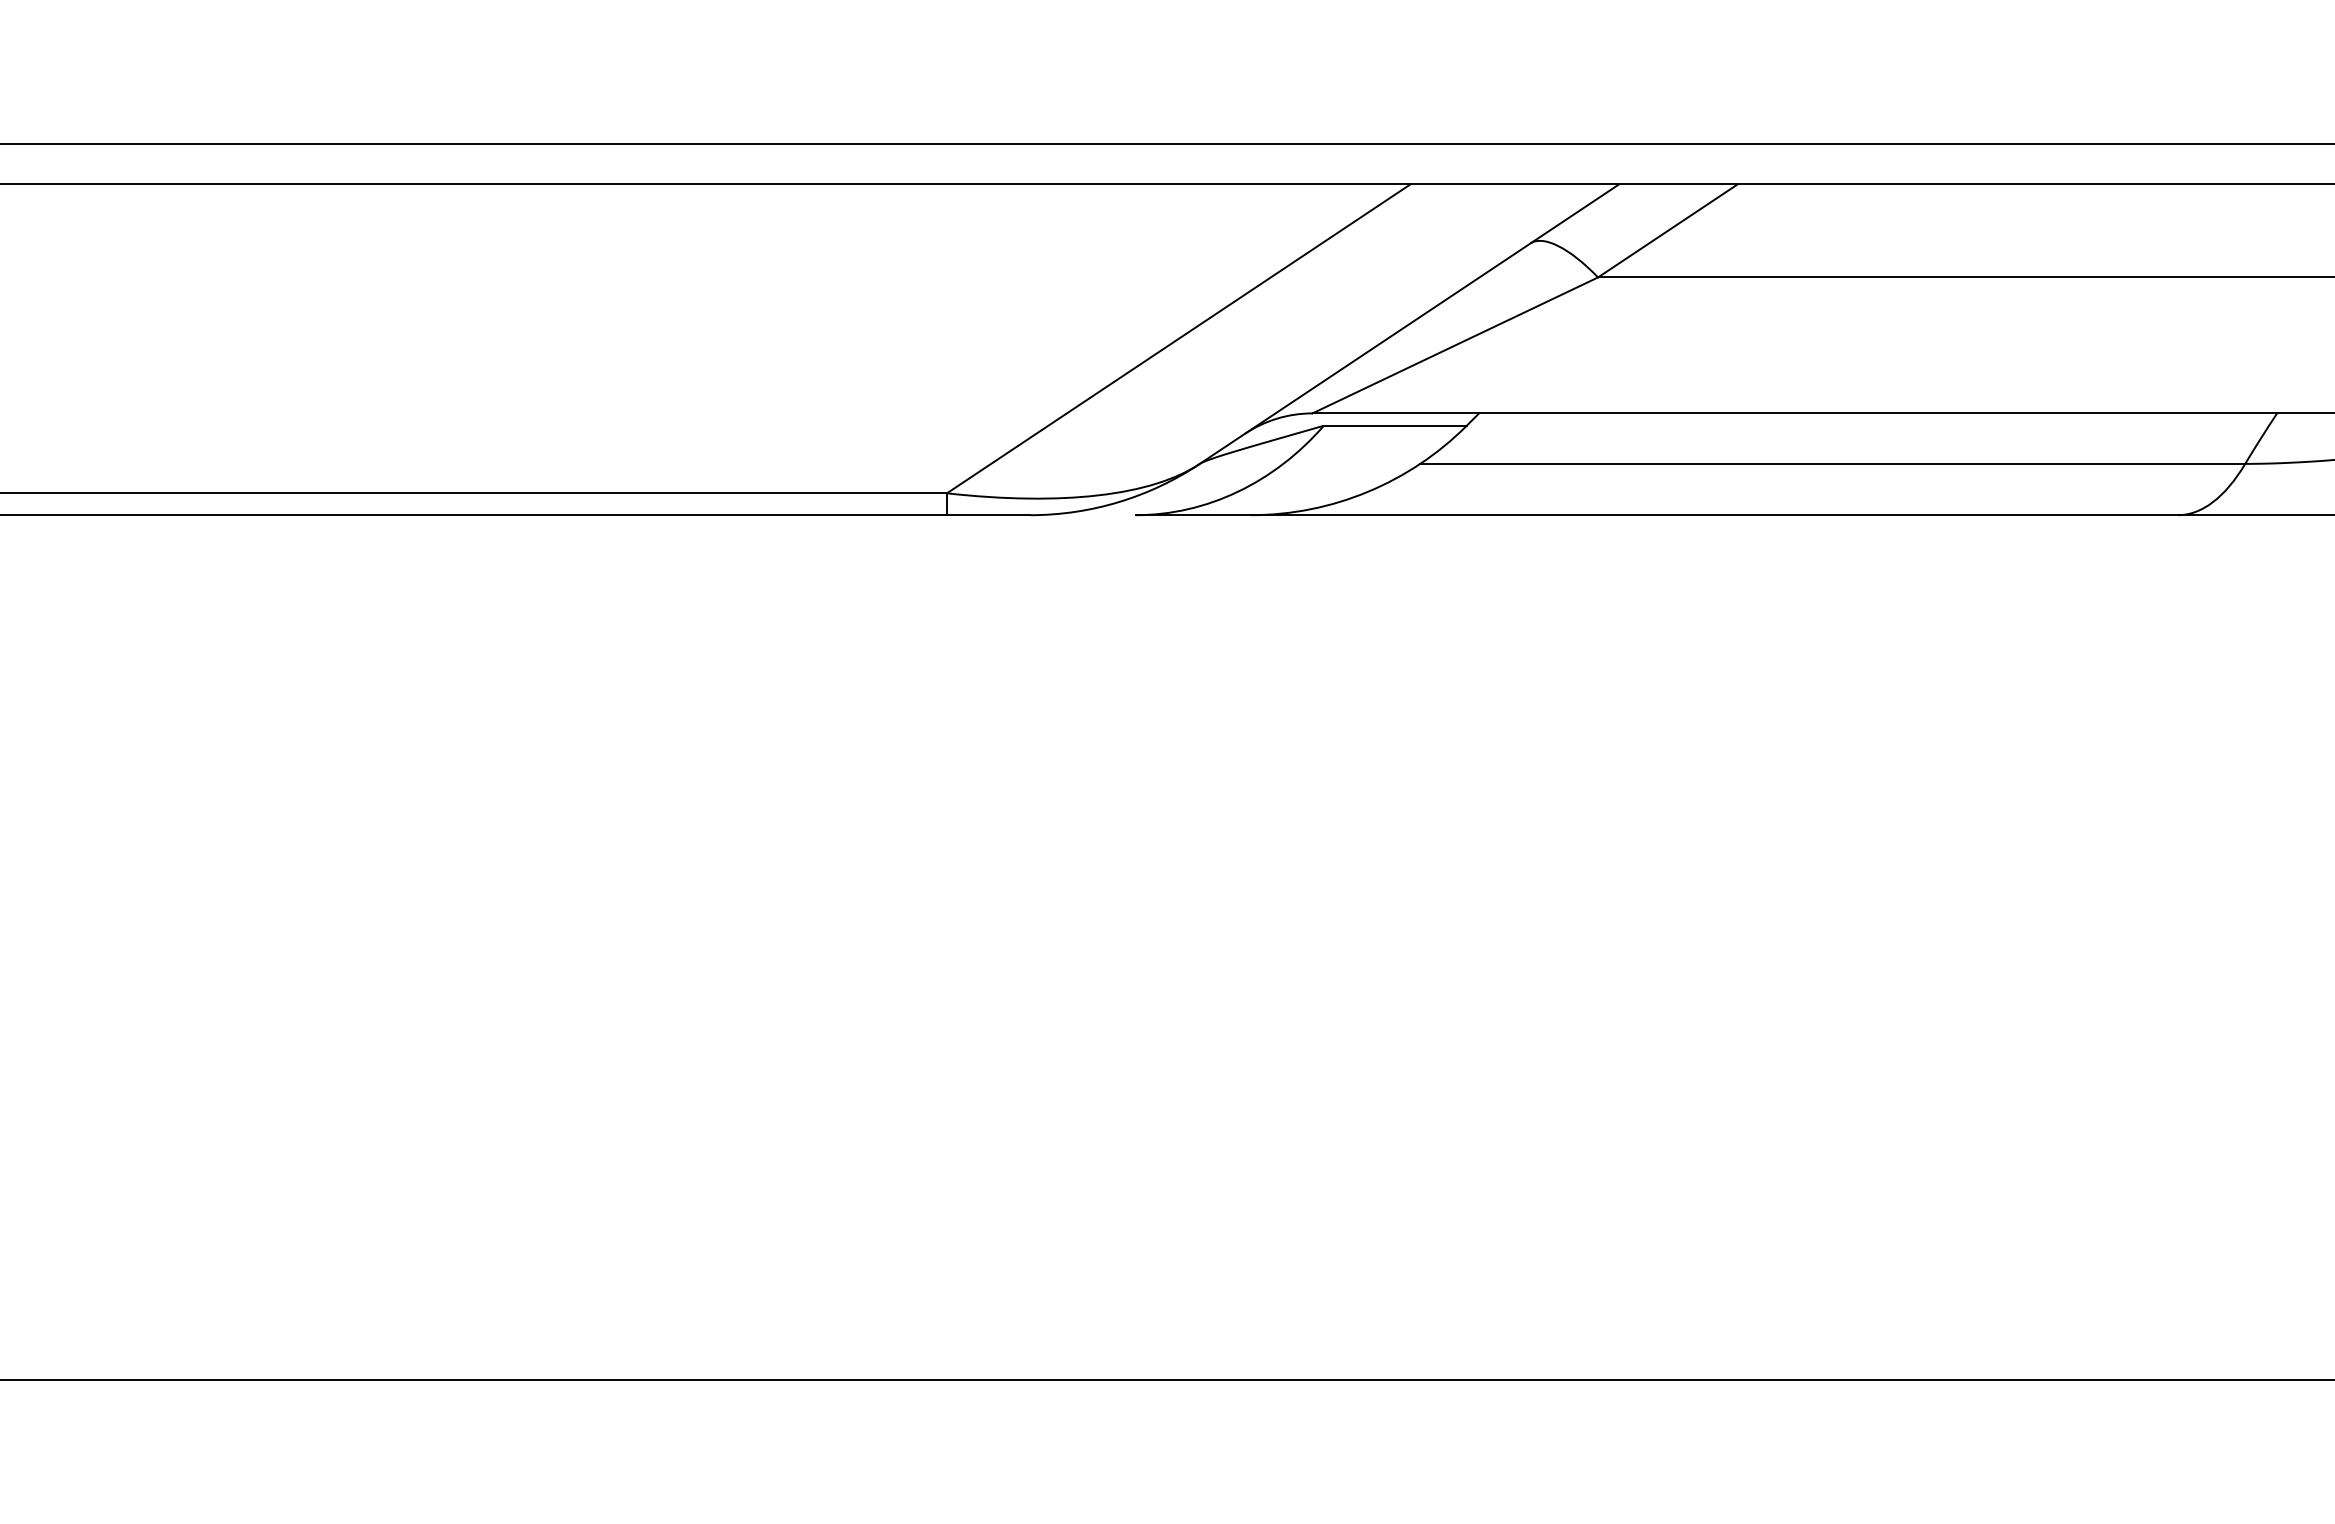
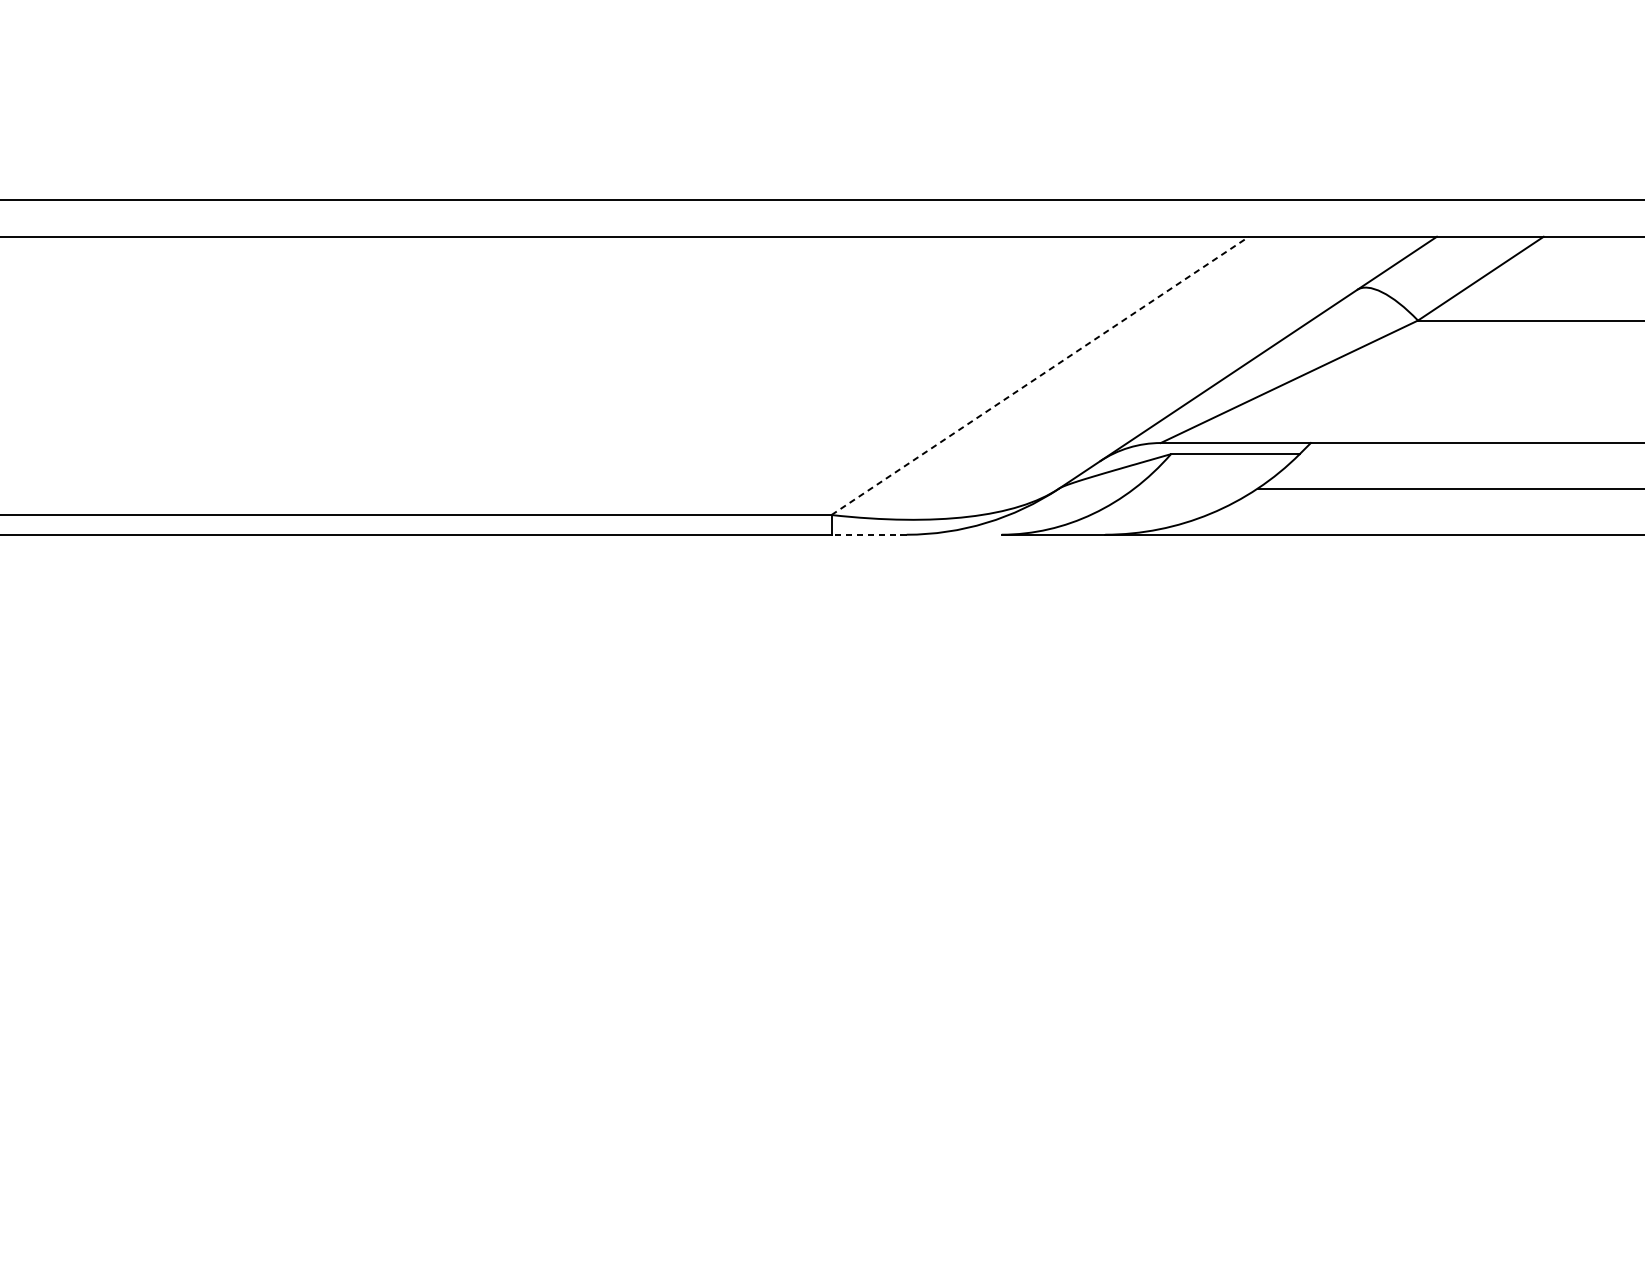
line: (1179, 338) -> (1040, 375), solid -> dashed
line: (988, 515) -> (868, 534), solid -> dashed

